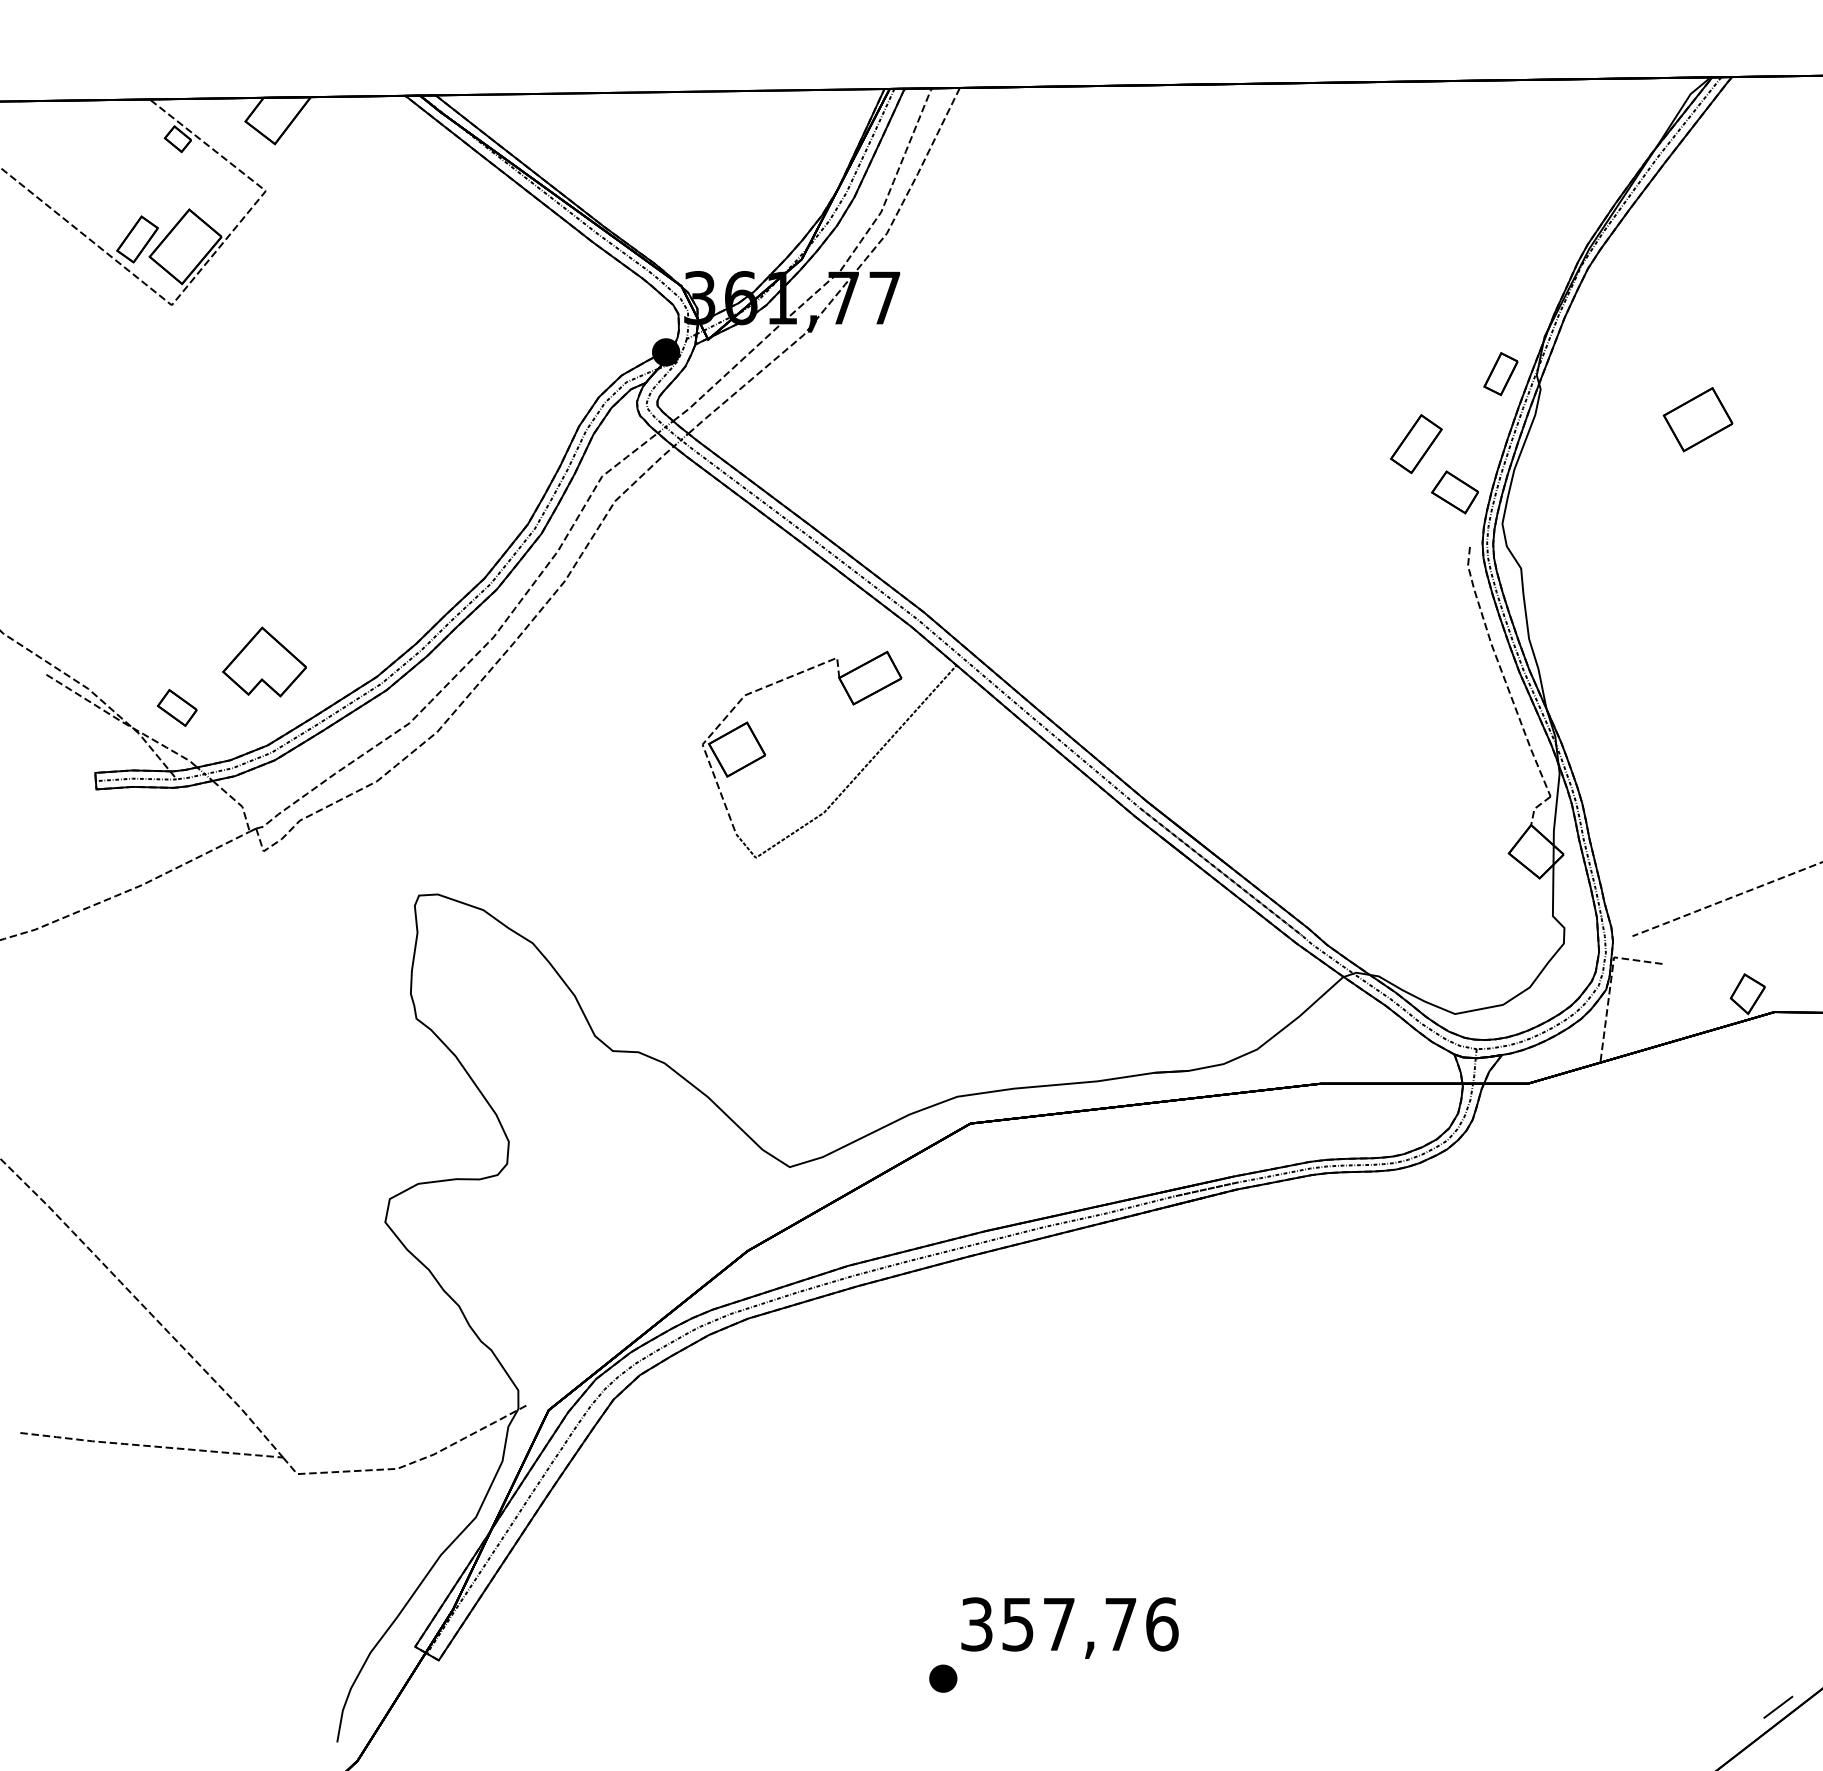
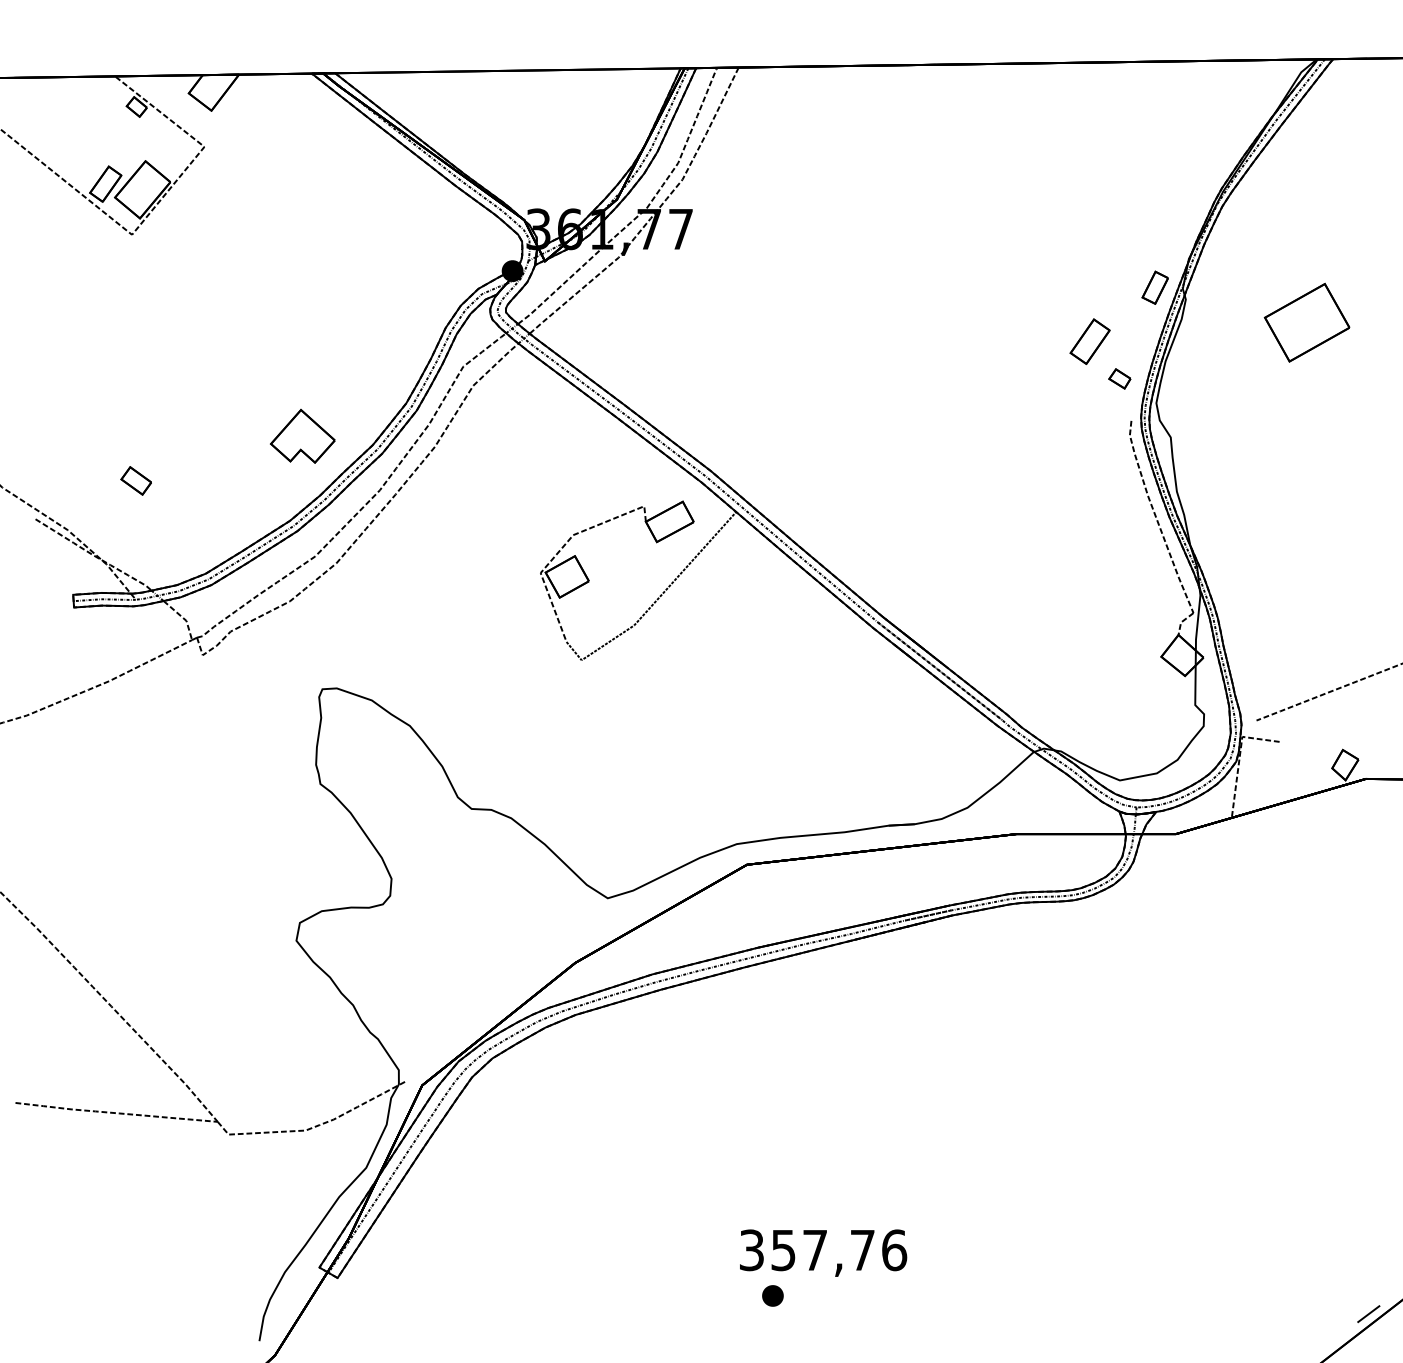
part: (1697, 419) -> (1306, 322), size x1.6
part: (1454, 492) -> (1119, 378), size x0.6
part: (264, 661) -> (302, 435), moved
part: (176, 707) -> (135, 480), moved
part: (943, 1678) -> (773, 1295), moved

